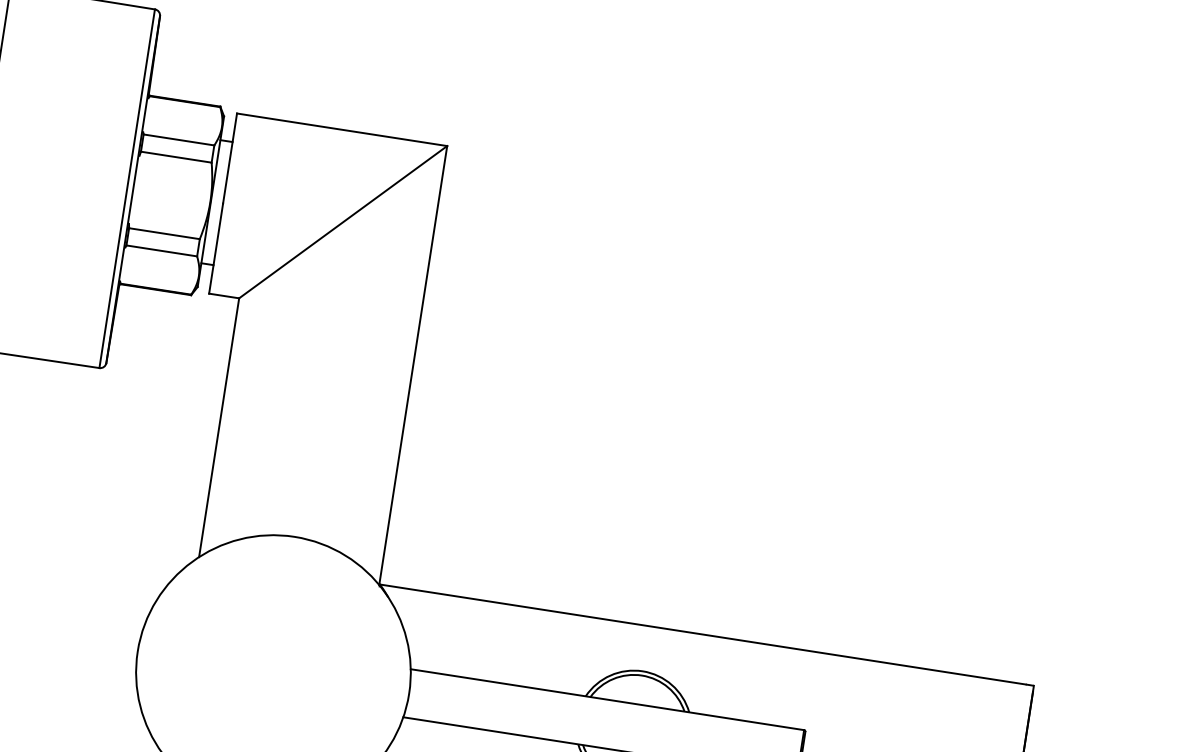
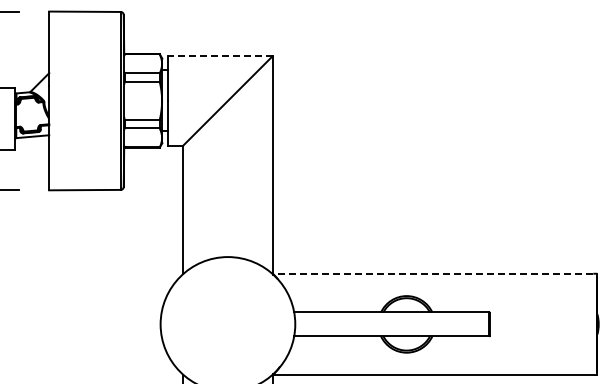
line: (342, 130) -> (220, 56), solid -> dashed
line: (701, 633) -> (432, 273), solid -> dashed

